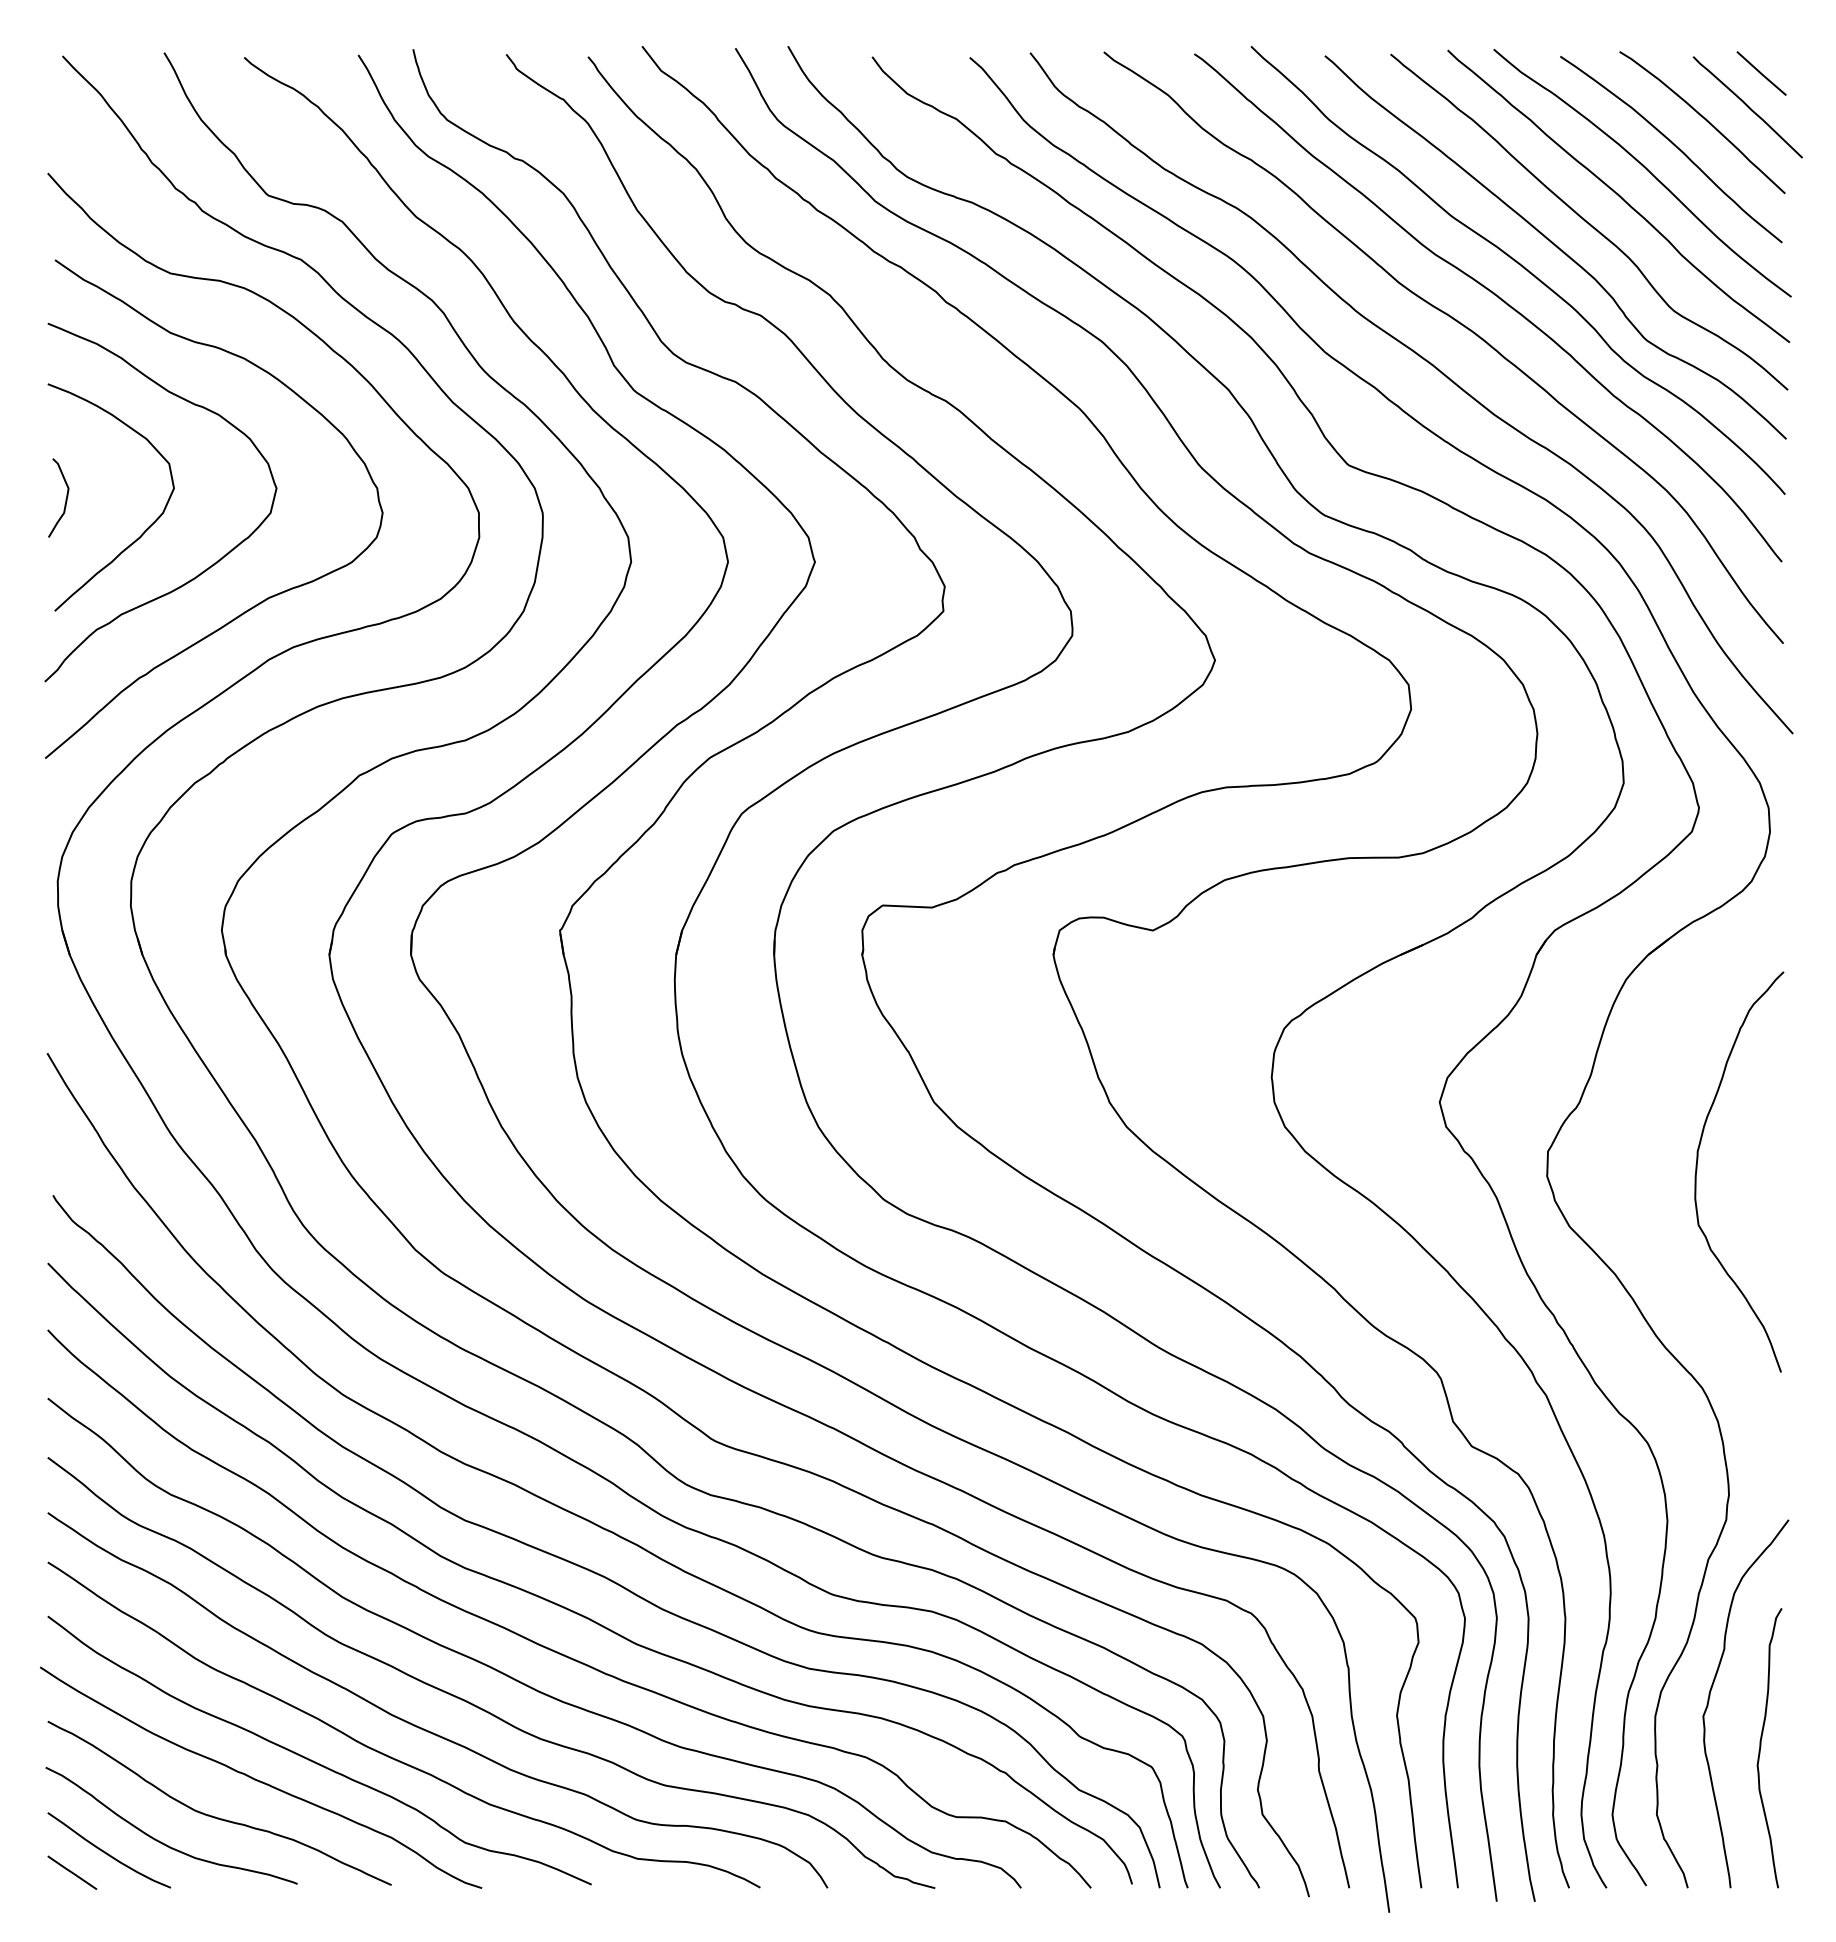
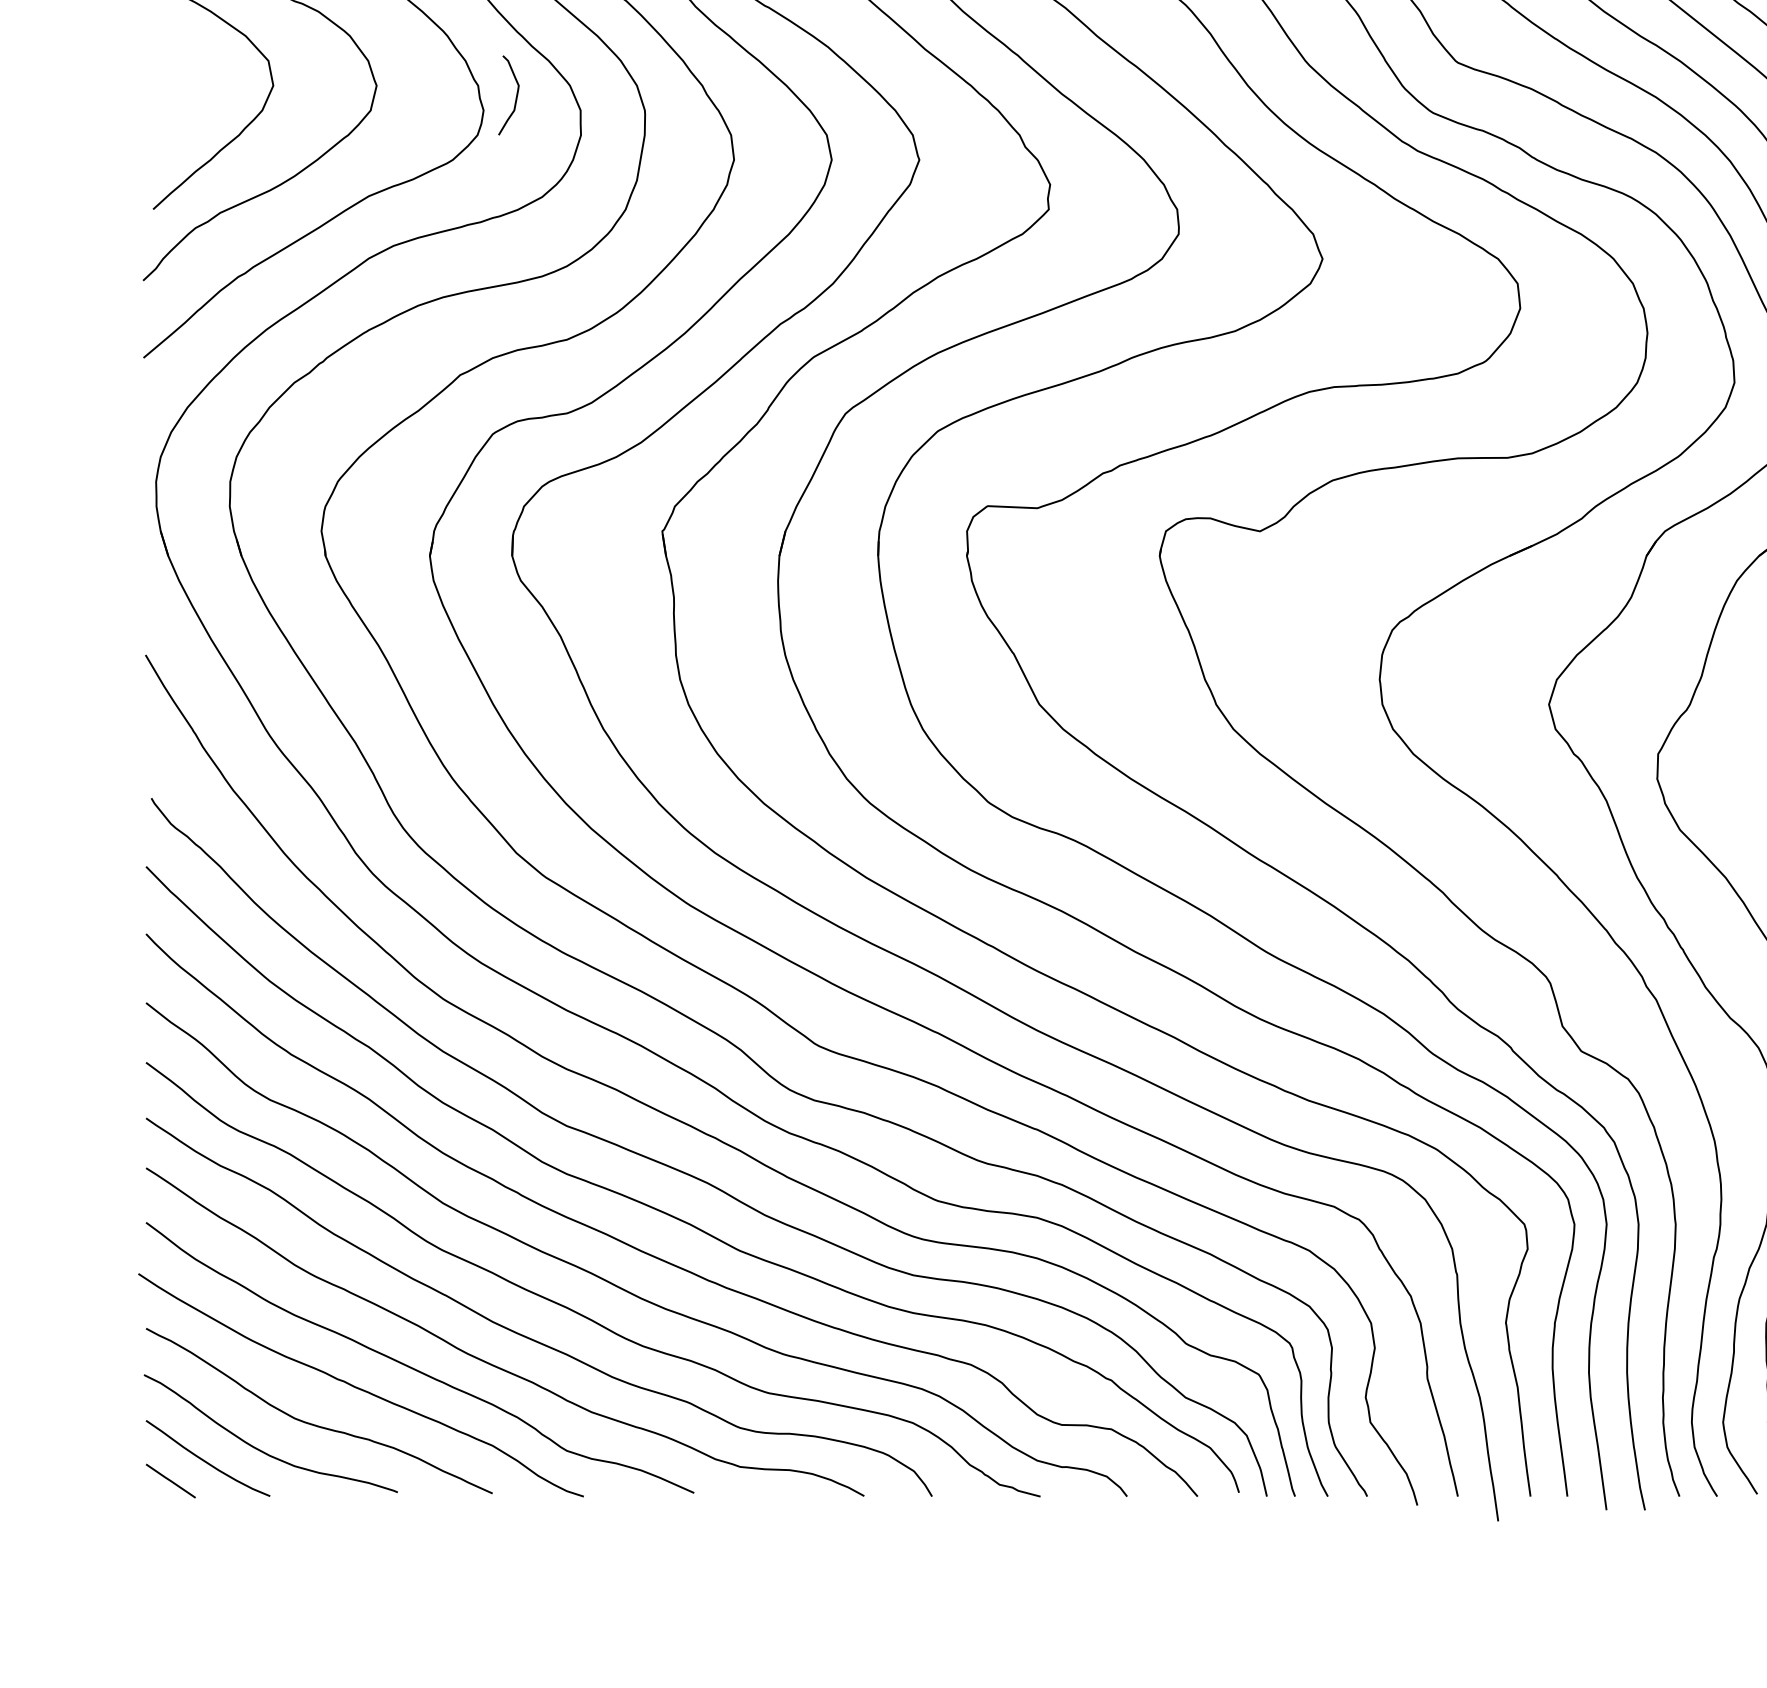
curve: (65, 499) -> (515, 96), moved

